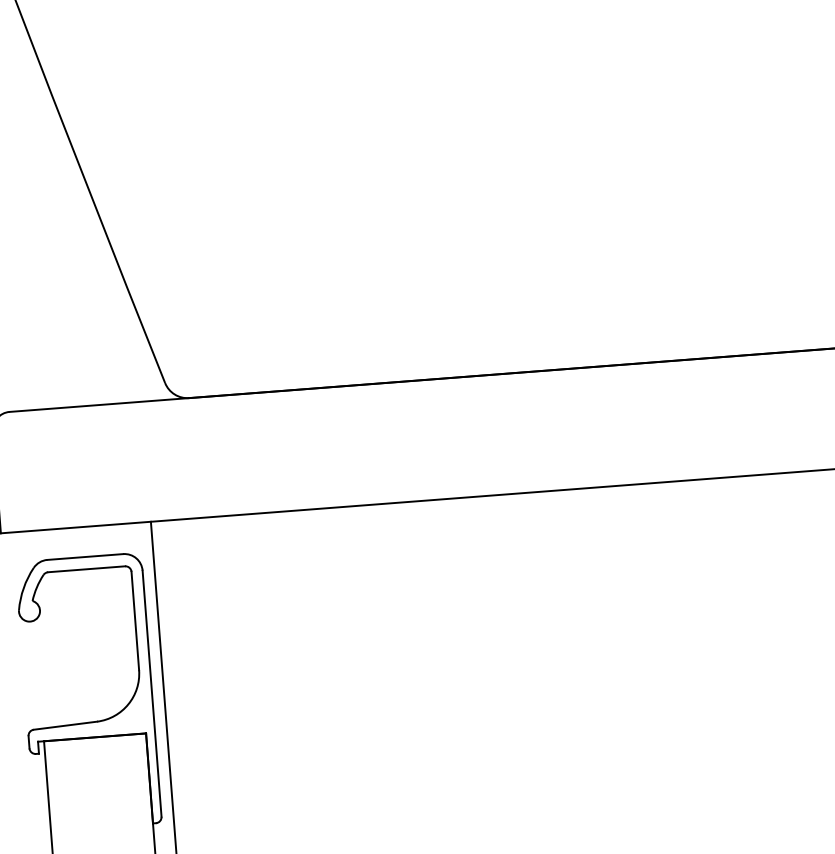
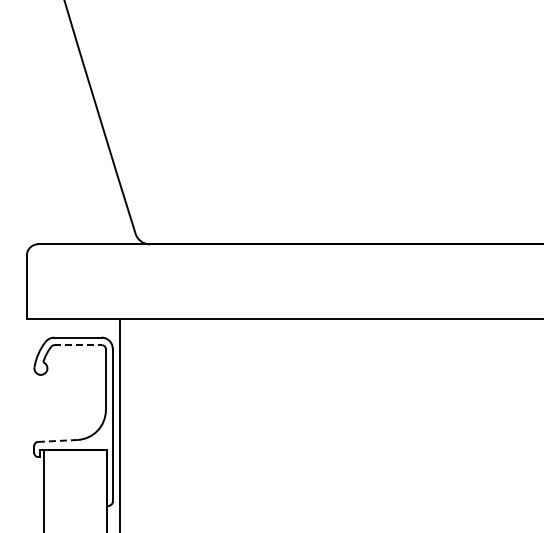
line: (87, 569) -> (78, 345), solid -> dashed
line: (65, 724) -> (57, 440), solid -> dashed

